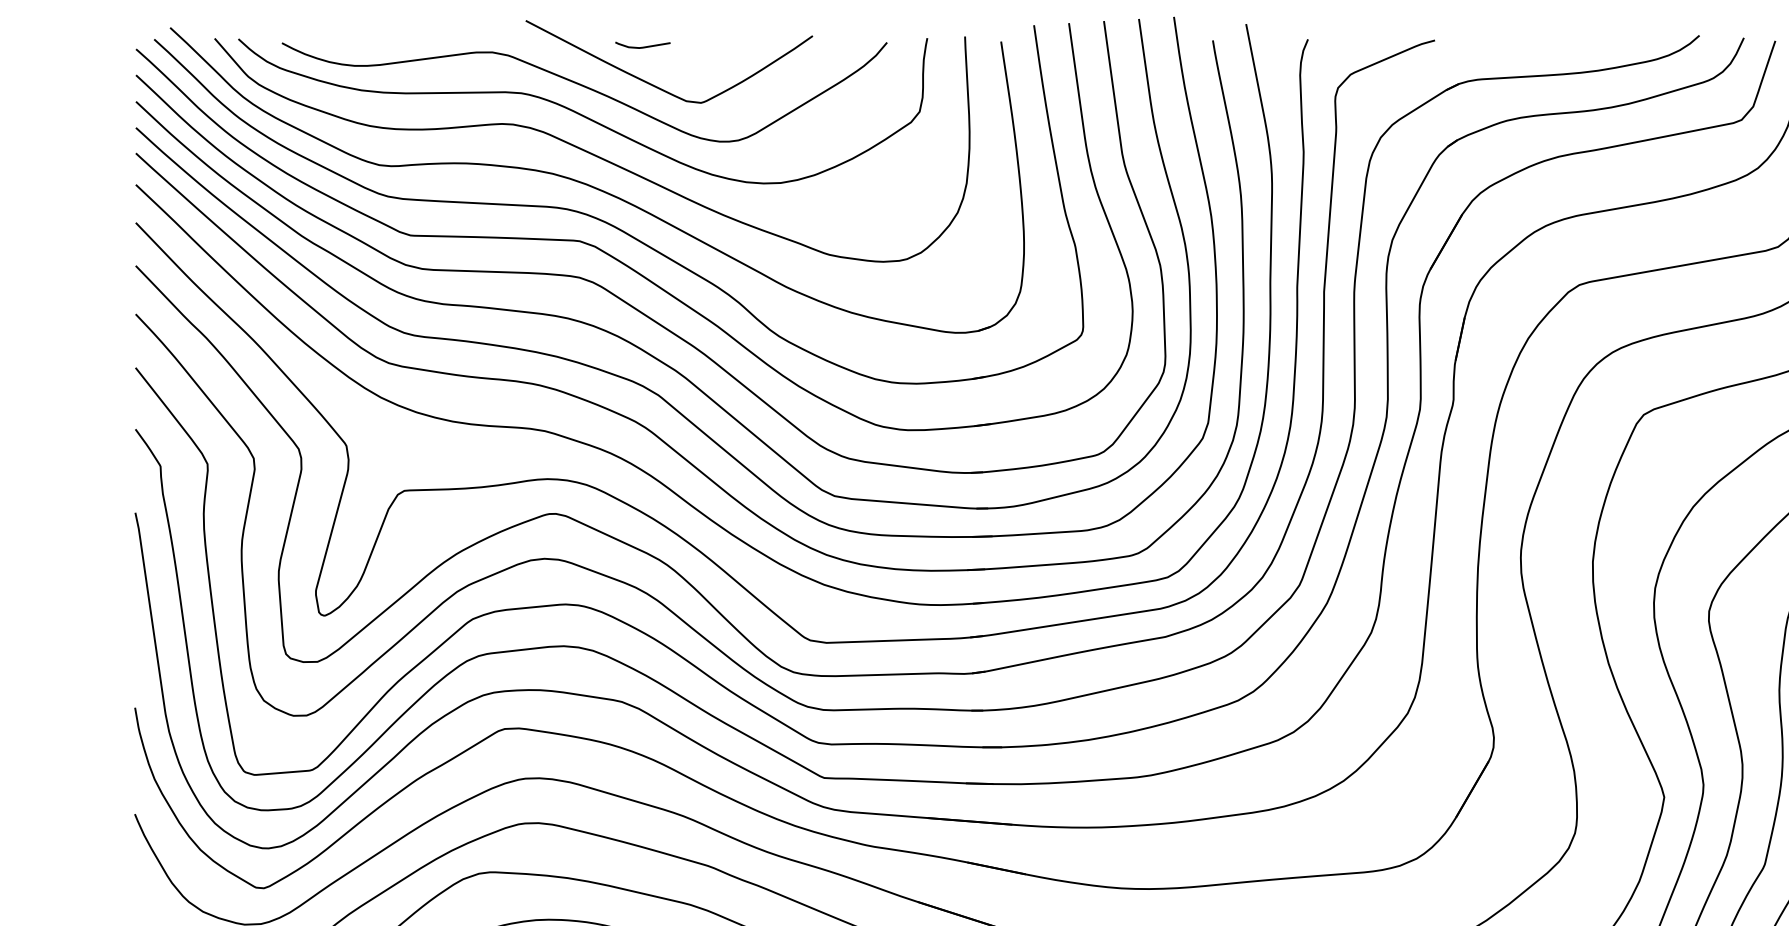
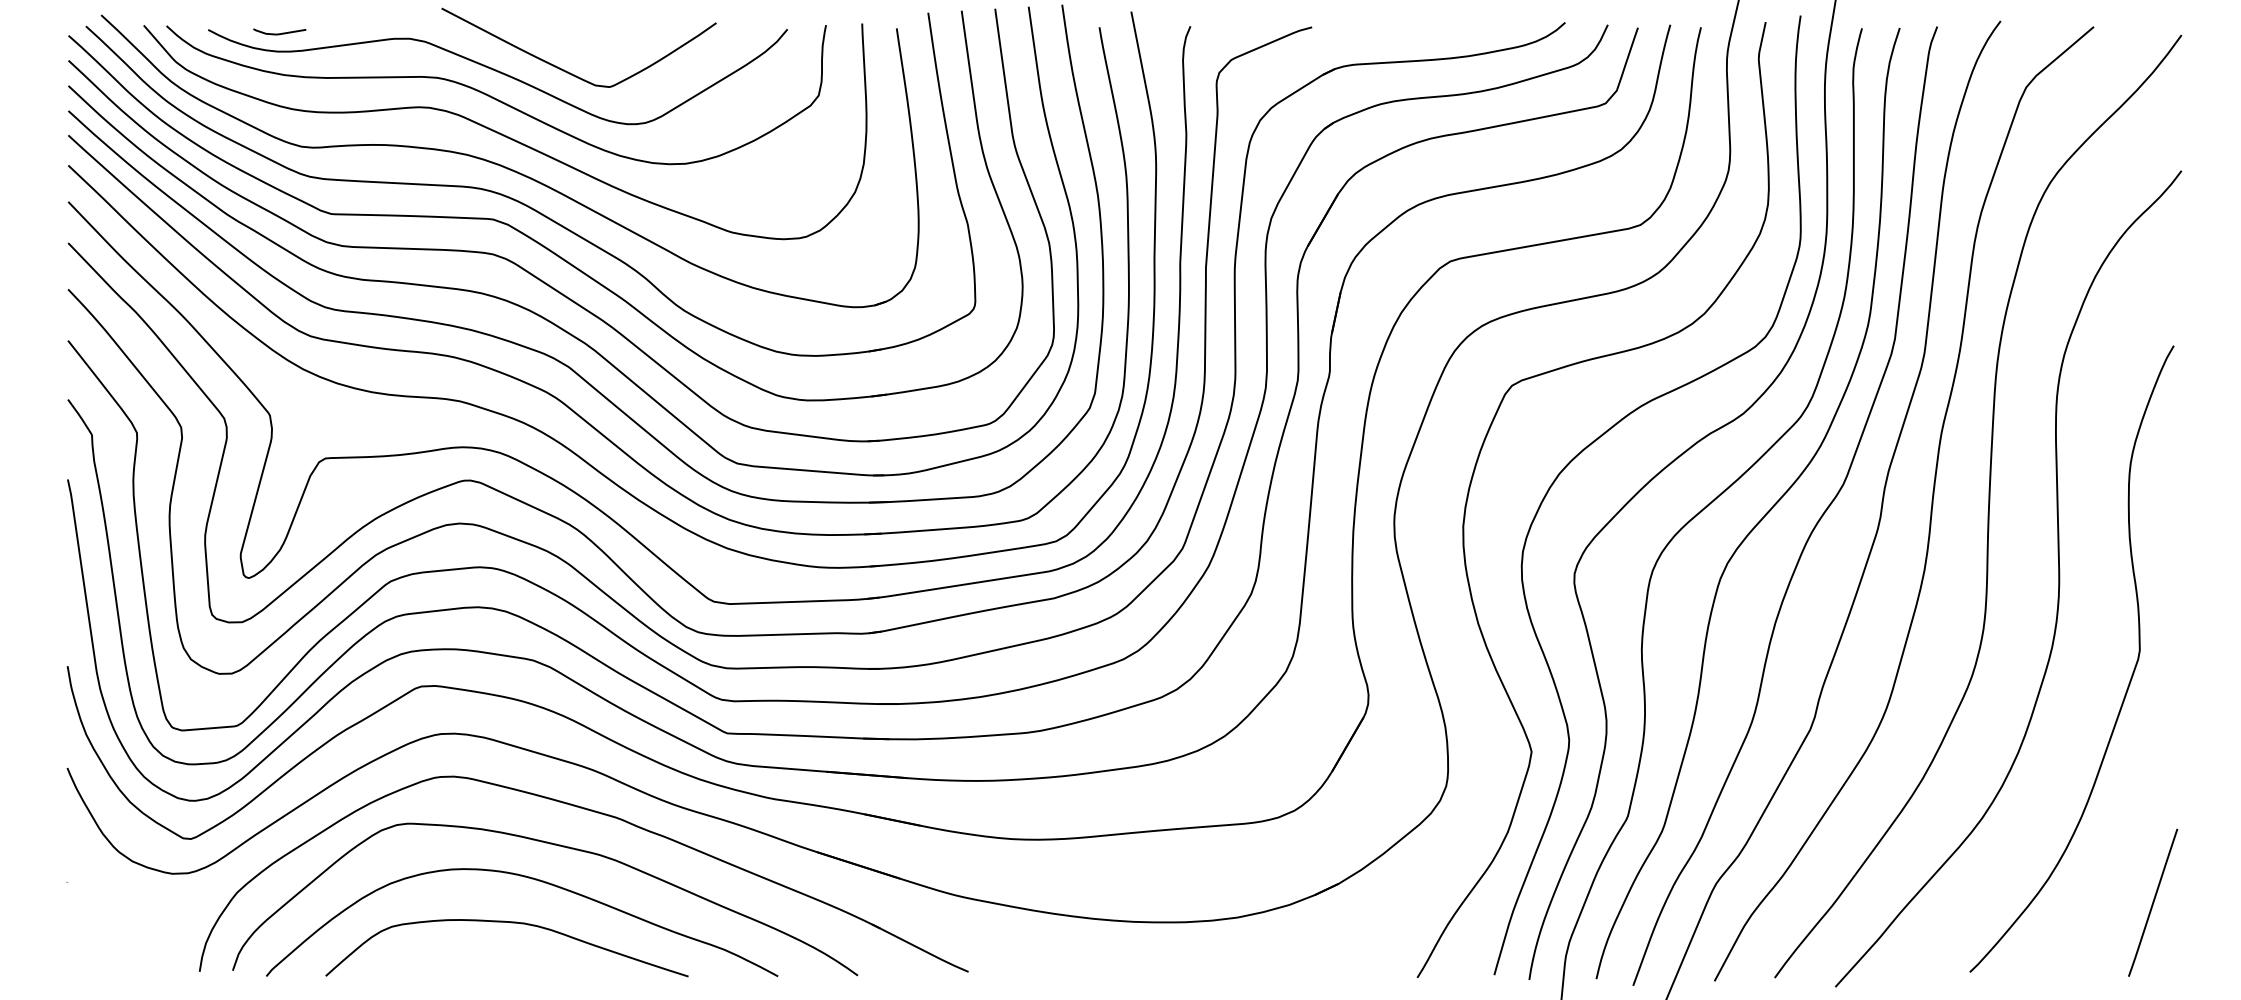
curve: (642, 46) -> (279, 33), moved

